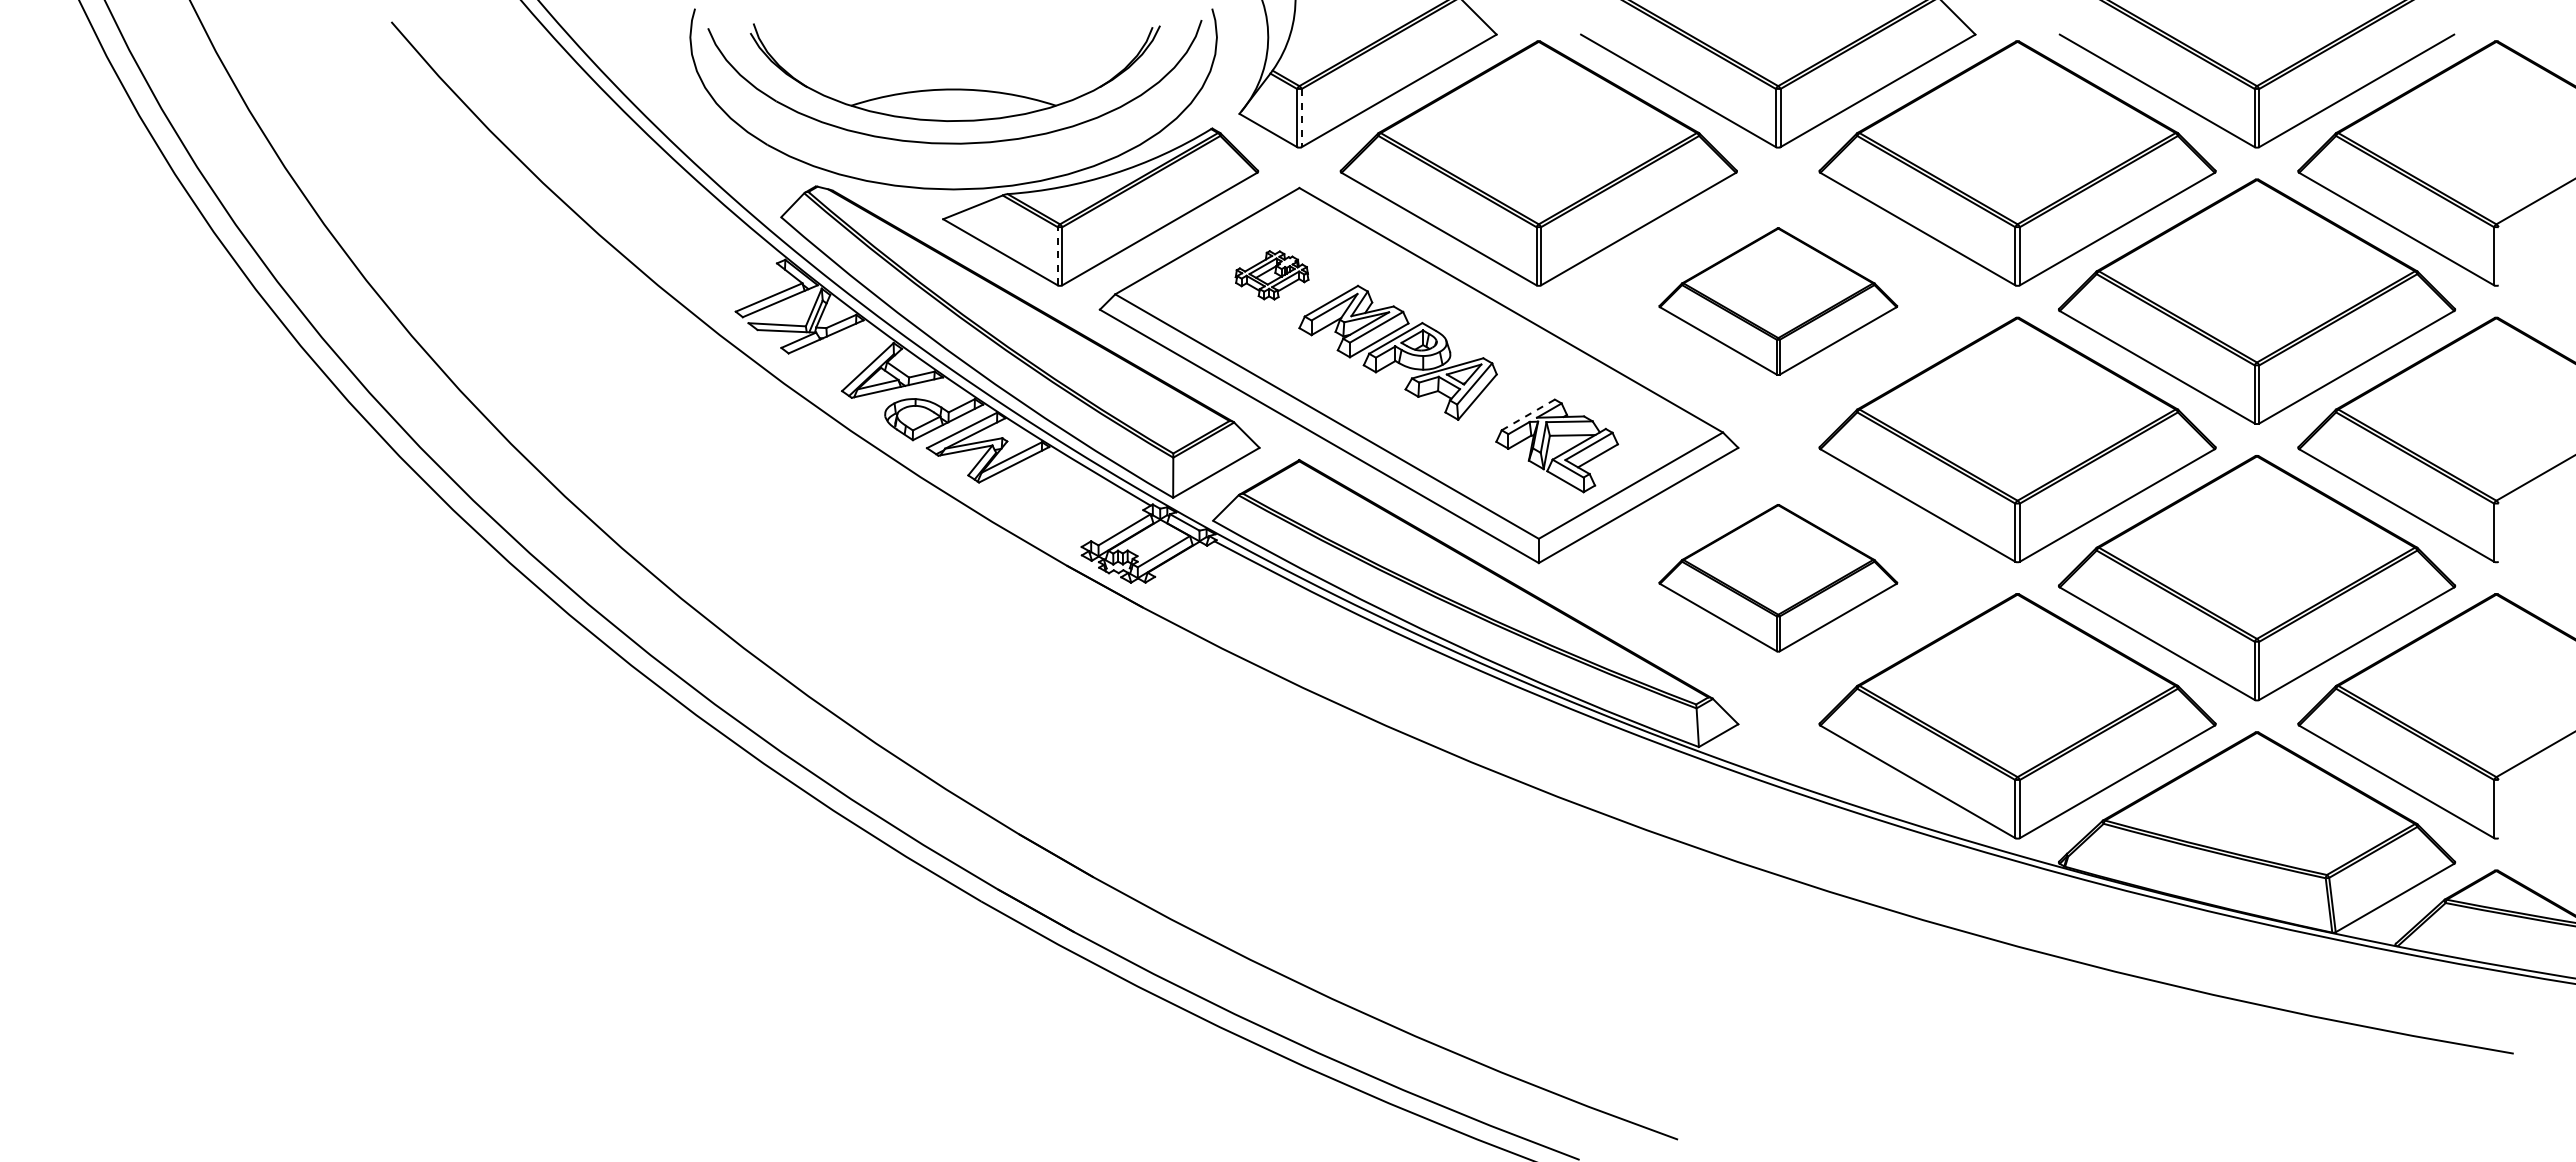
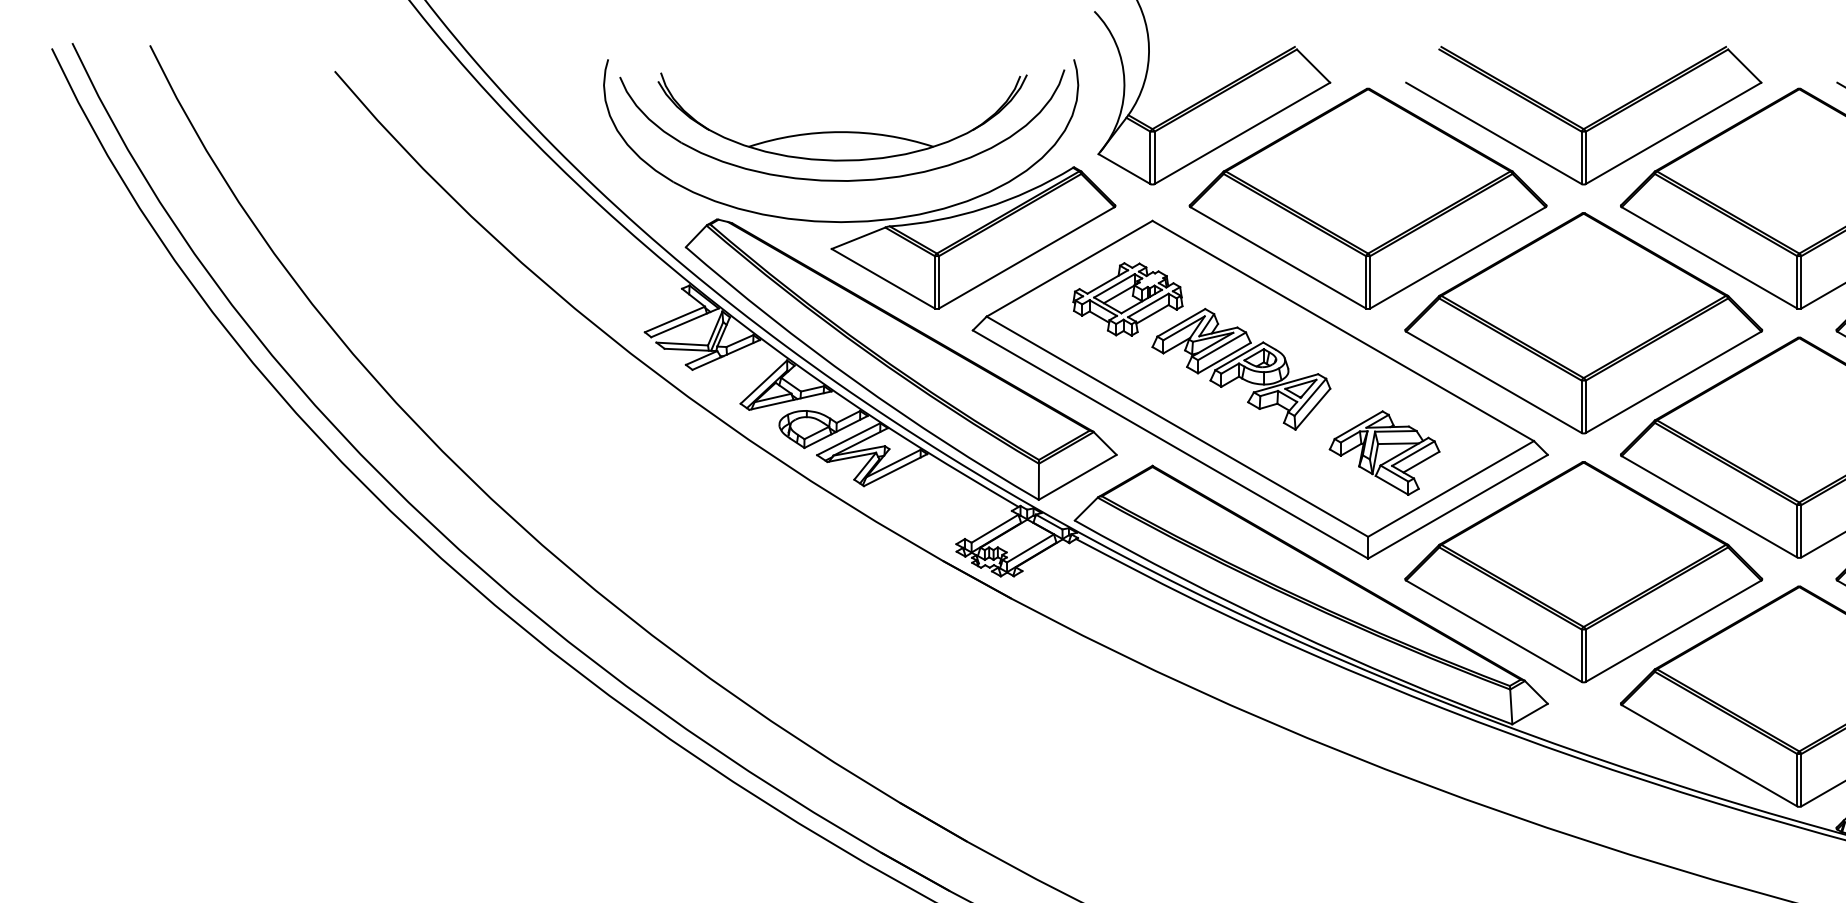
line: (1301, 118) -> (1154, 158), dashed -> solid
line: (1057, 255) -> (934, 281), dashed -> solid
part: (1271, 275) -> (1127, 299), size x1.67
part: (1778, 301) -> (1583, 323), size x1.67
line: (1528, 414) -> (1358, 424), dashed -> solid
part: (1778, 578) -> (1583, 572), size x1.67

